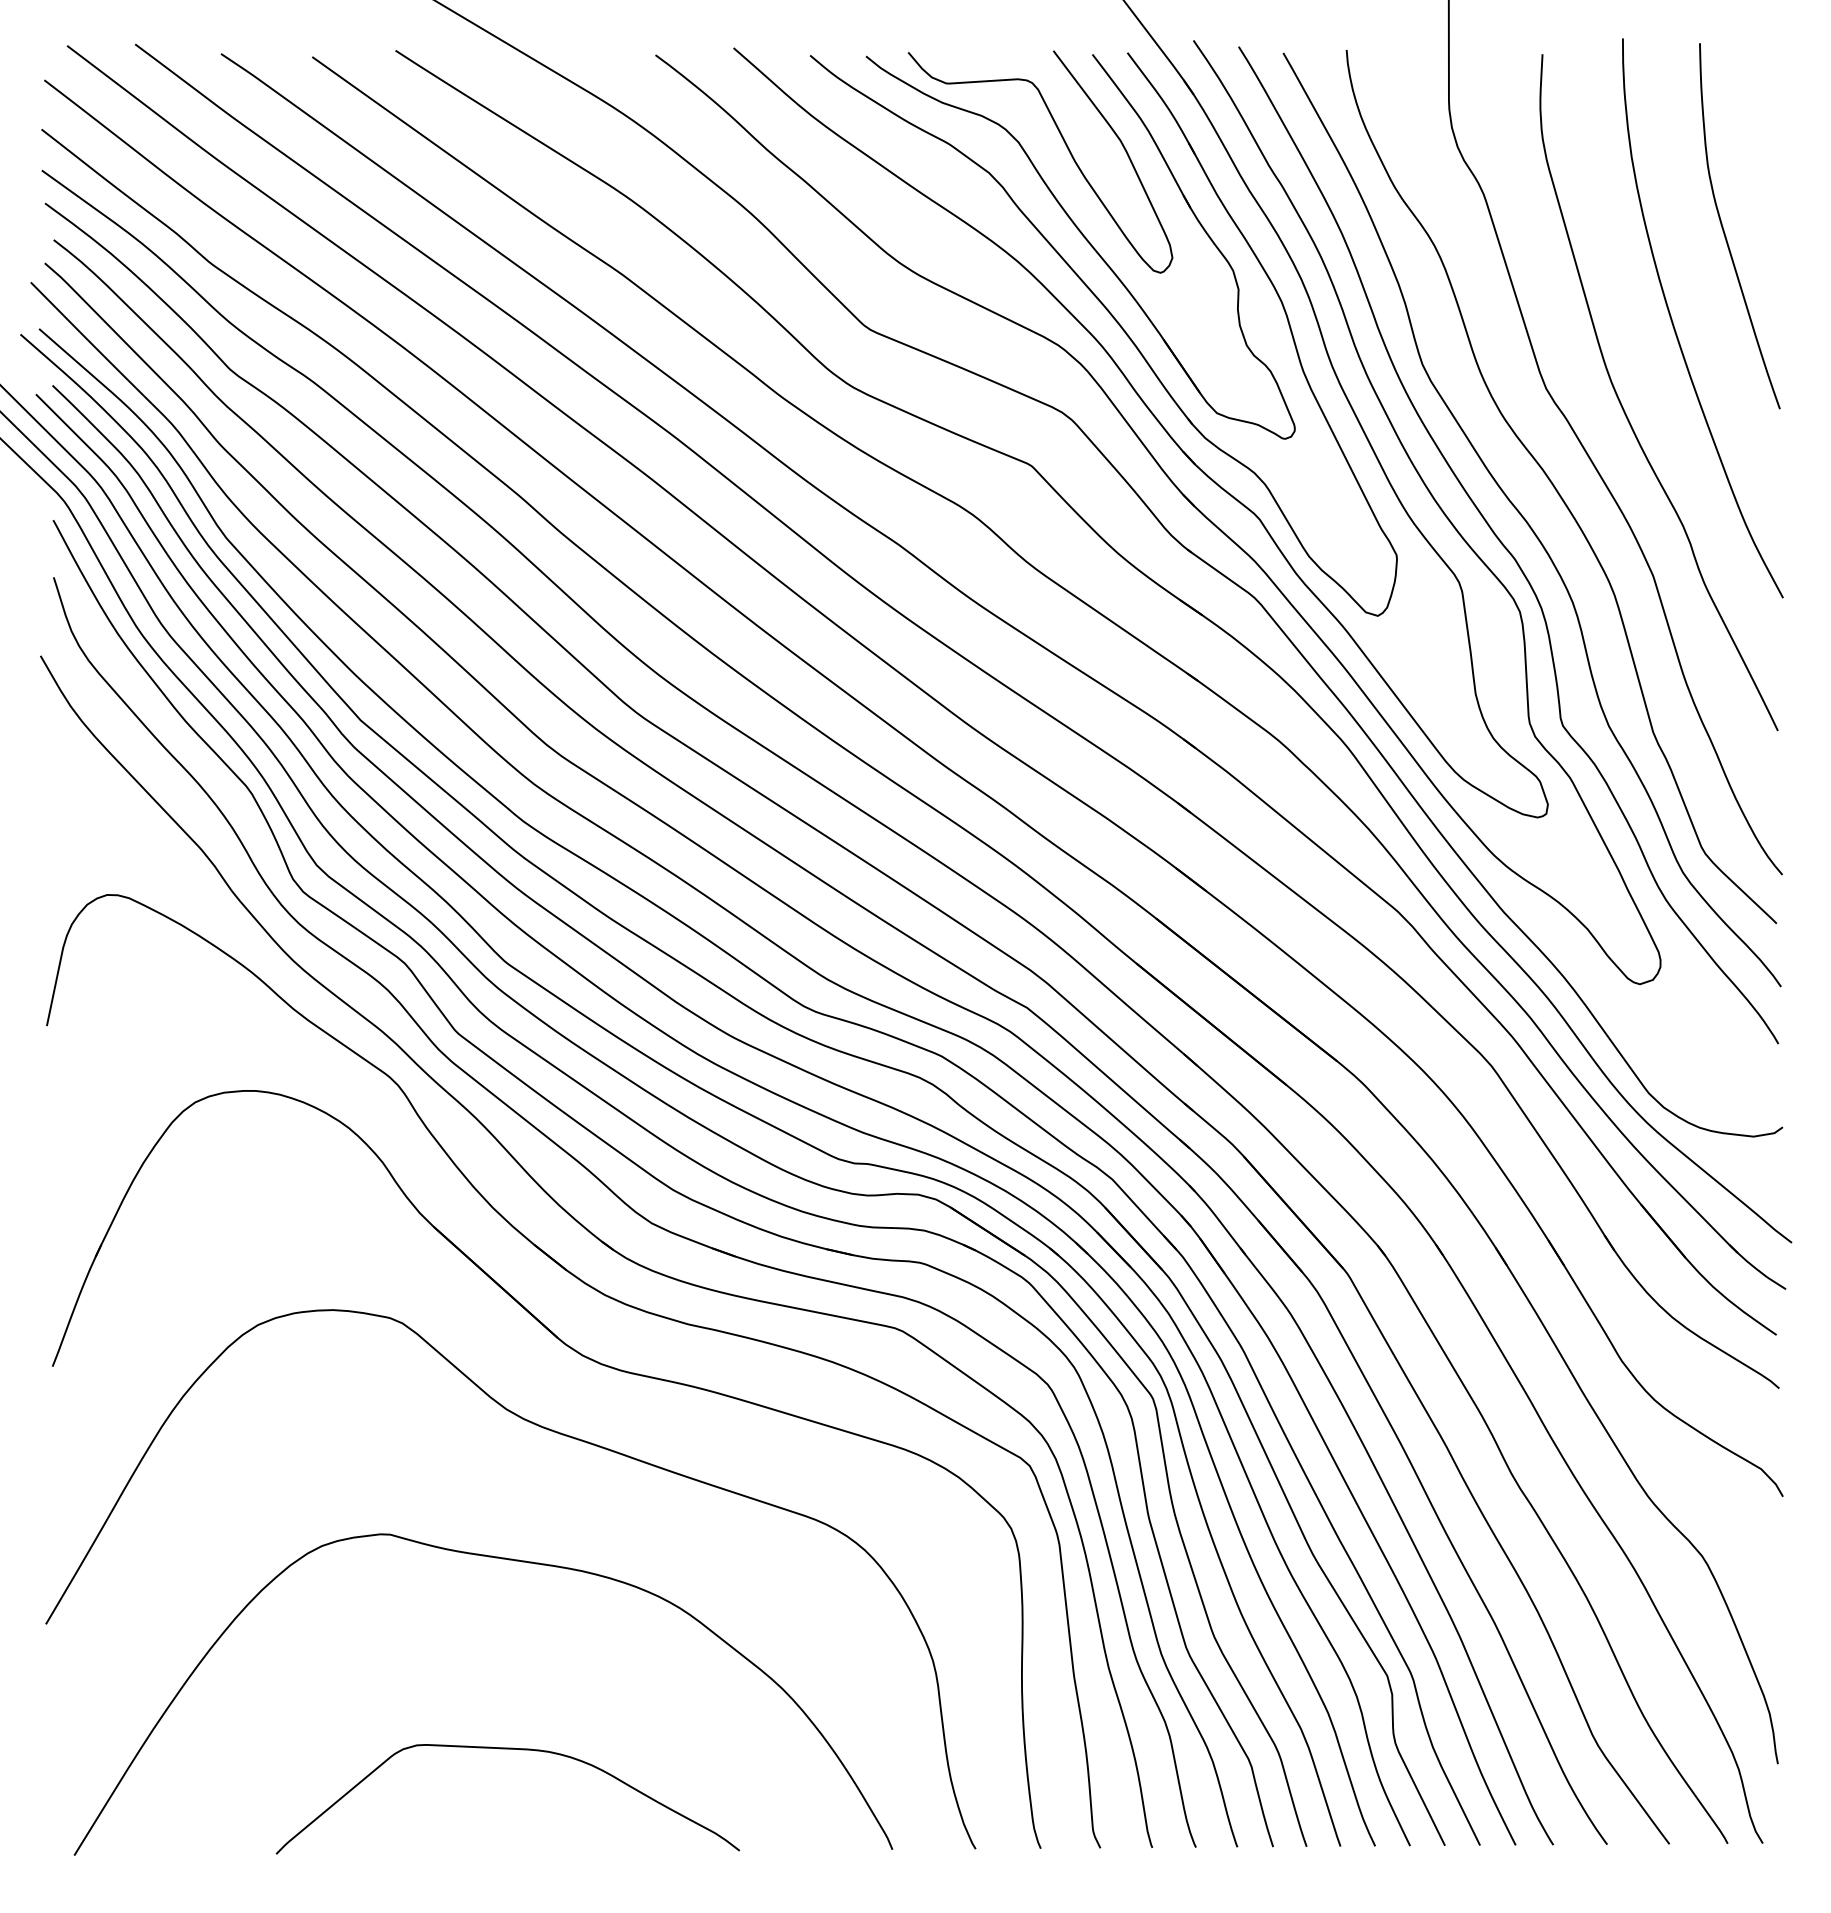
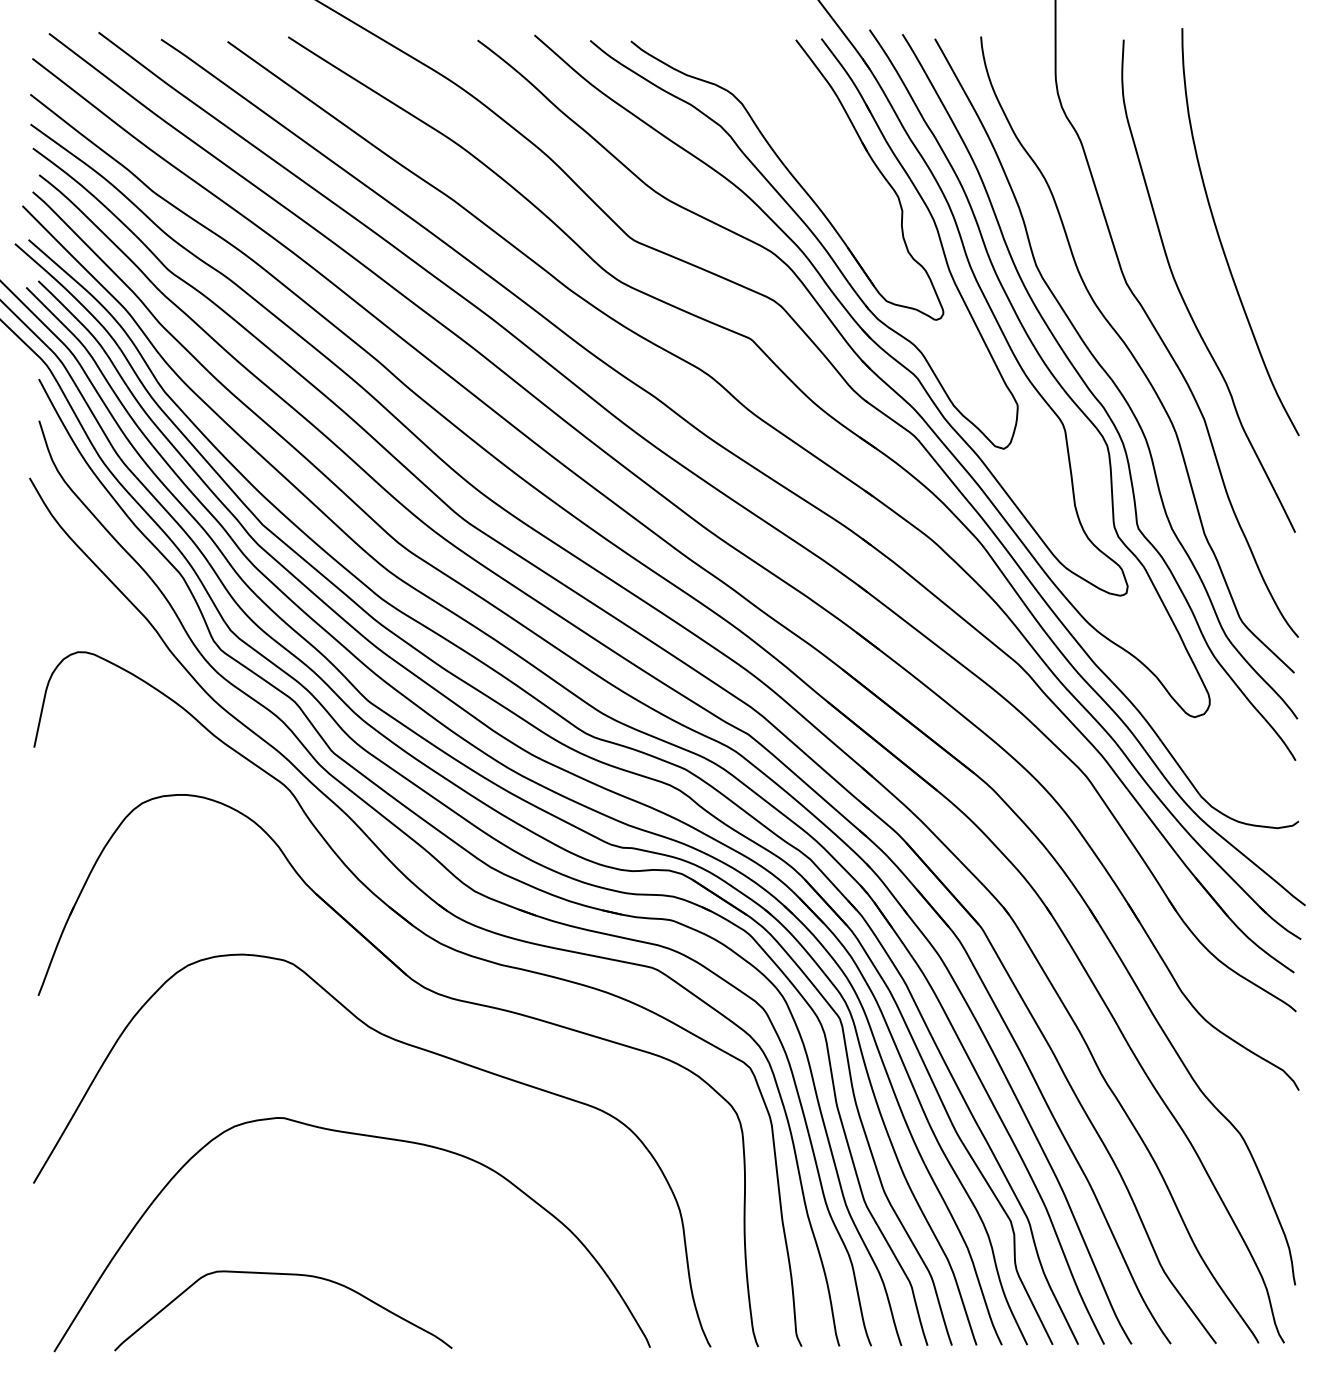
curve: (1066, 147) -> (777, 107), removed
curve: (1724, 229) -> (1256, 167), removed
curve: (507, 1749) -> (283, 1274), moved

